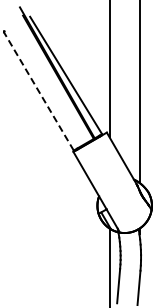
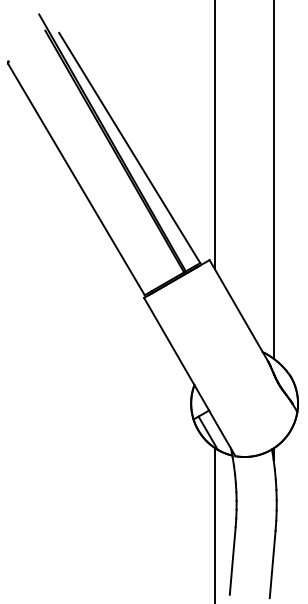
line: (38, 91) -> (75, 179), dashed -> solid

